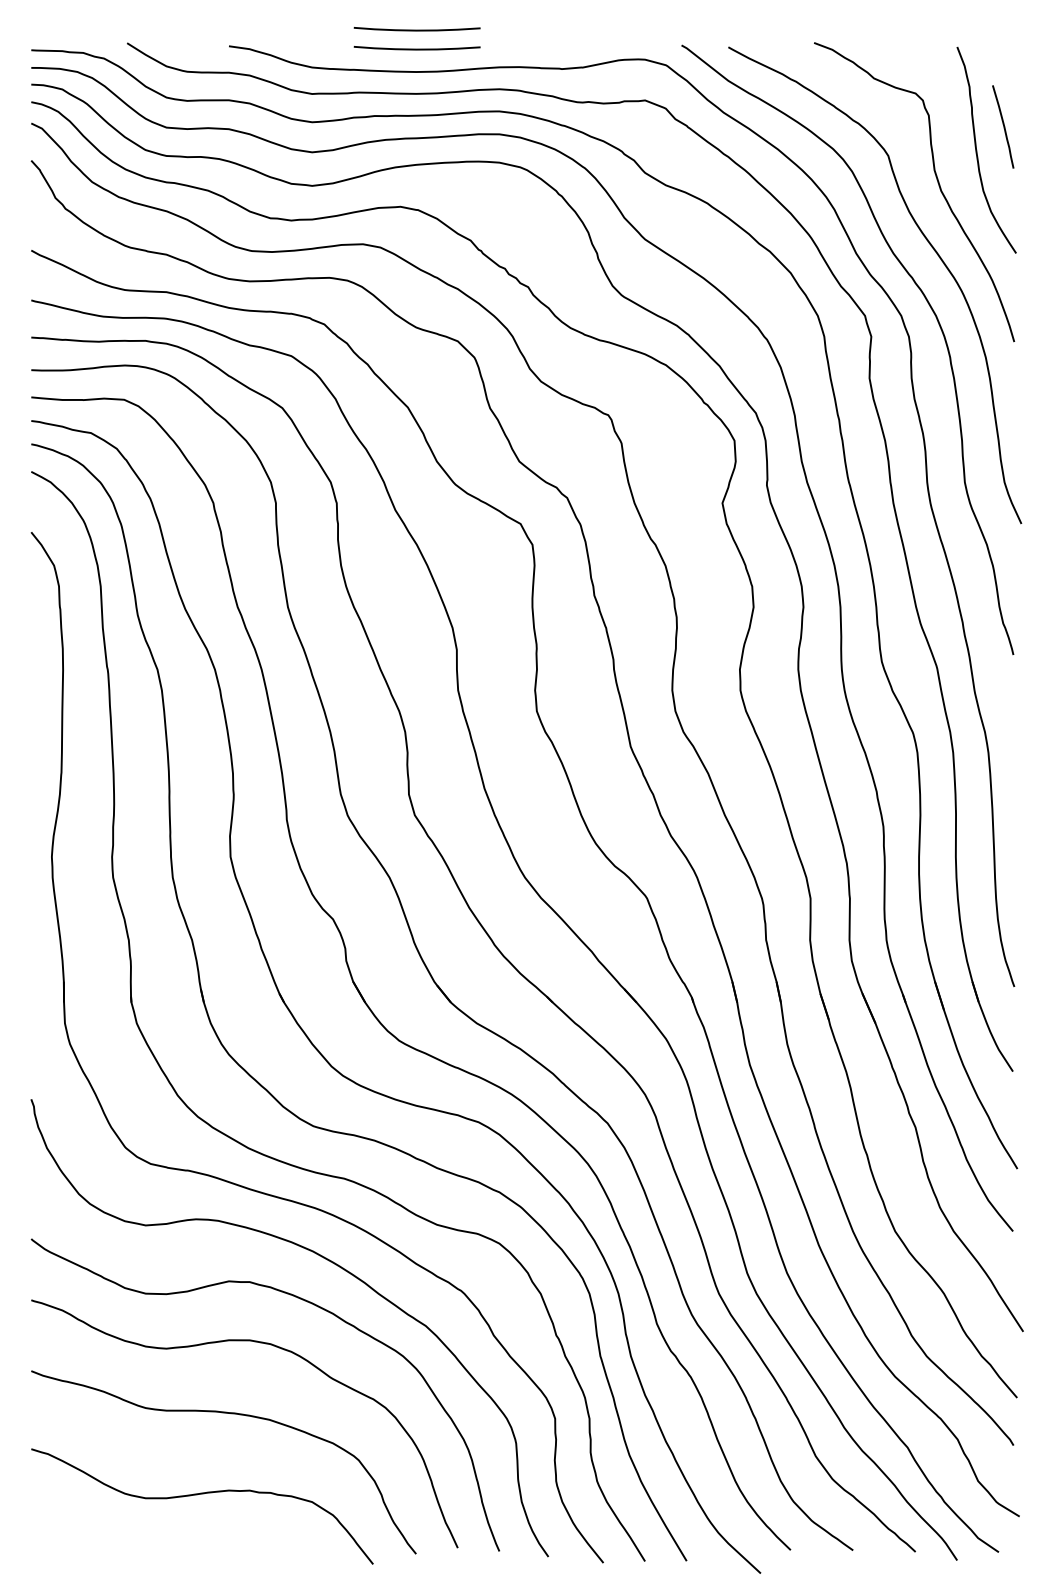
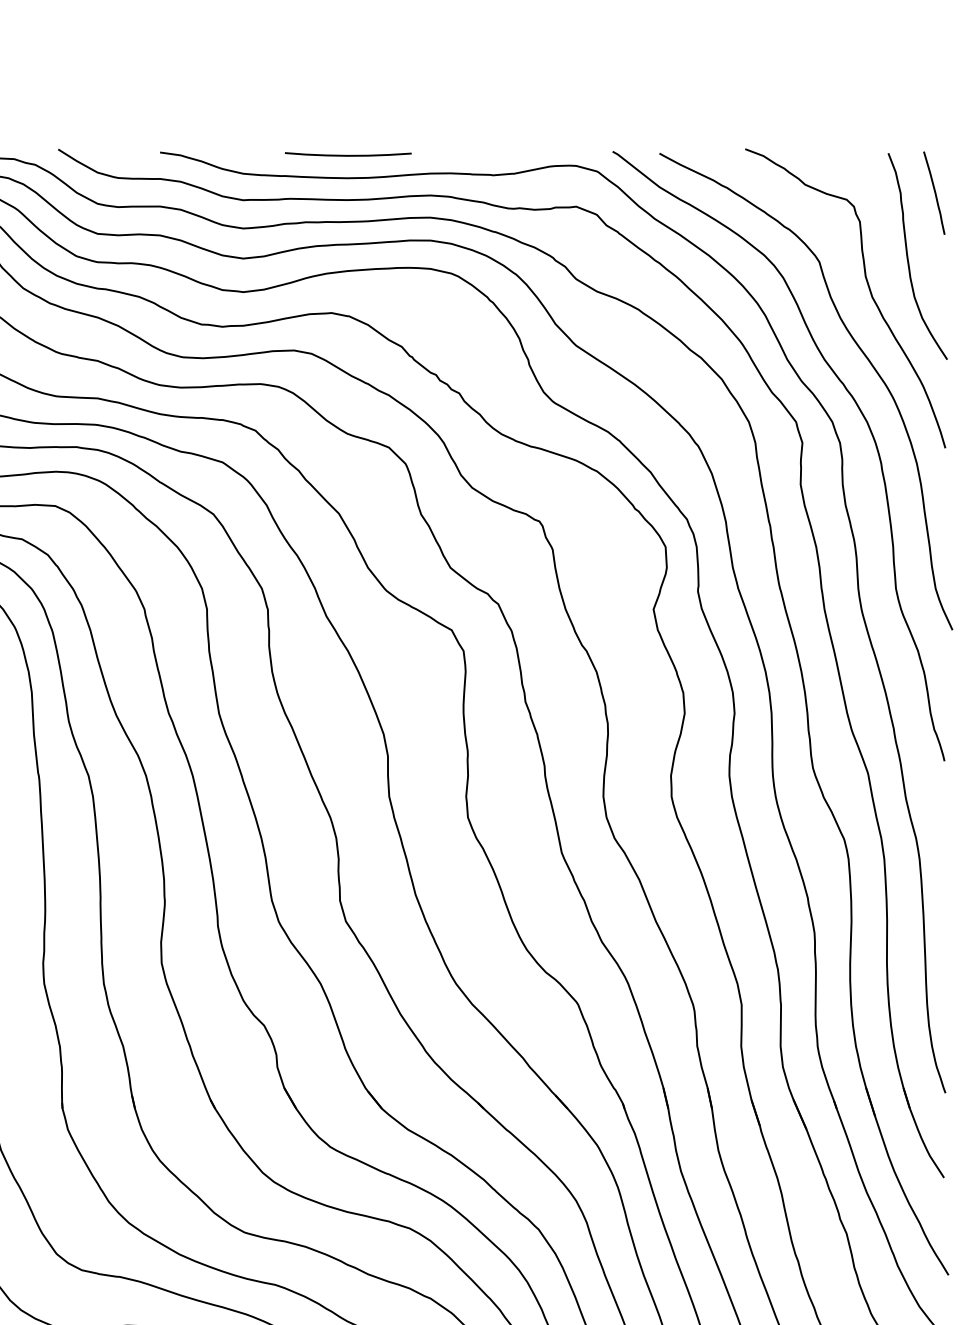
curve: (416, 29) -> (347, 135), removed
curve: (1003, 126) -> (934, 192), moved

